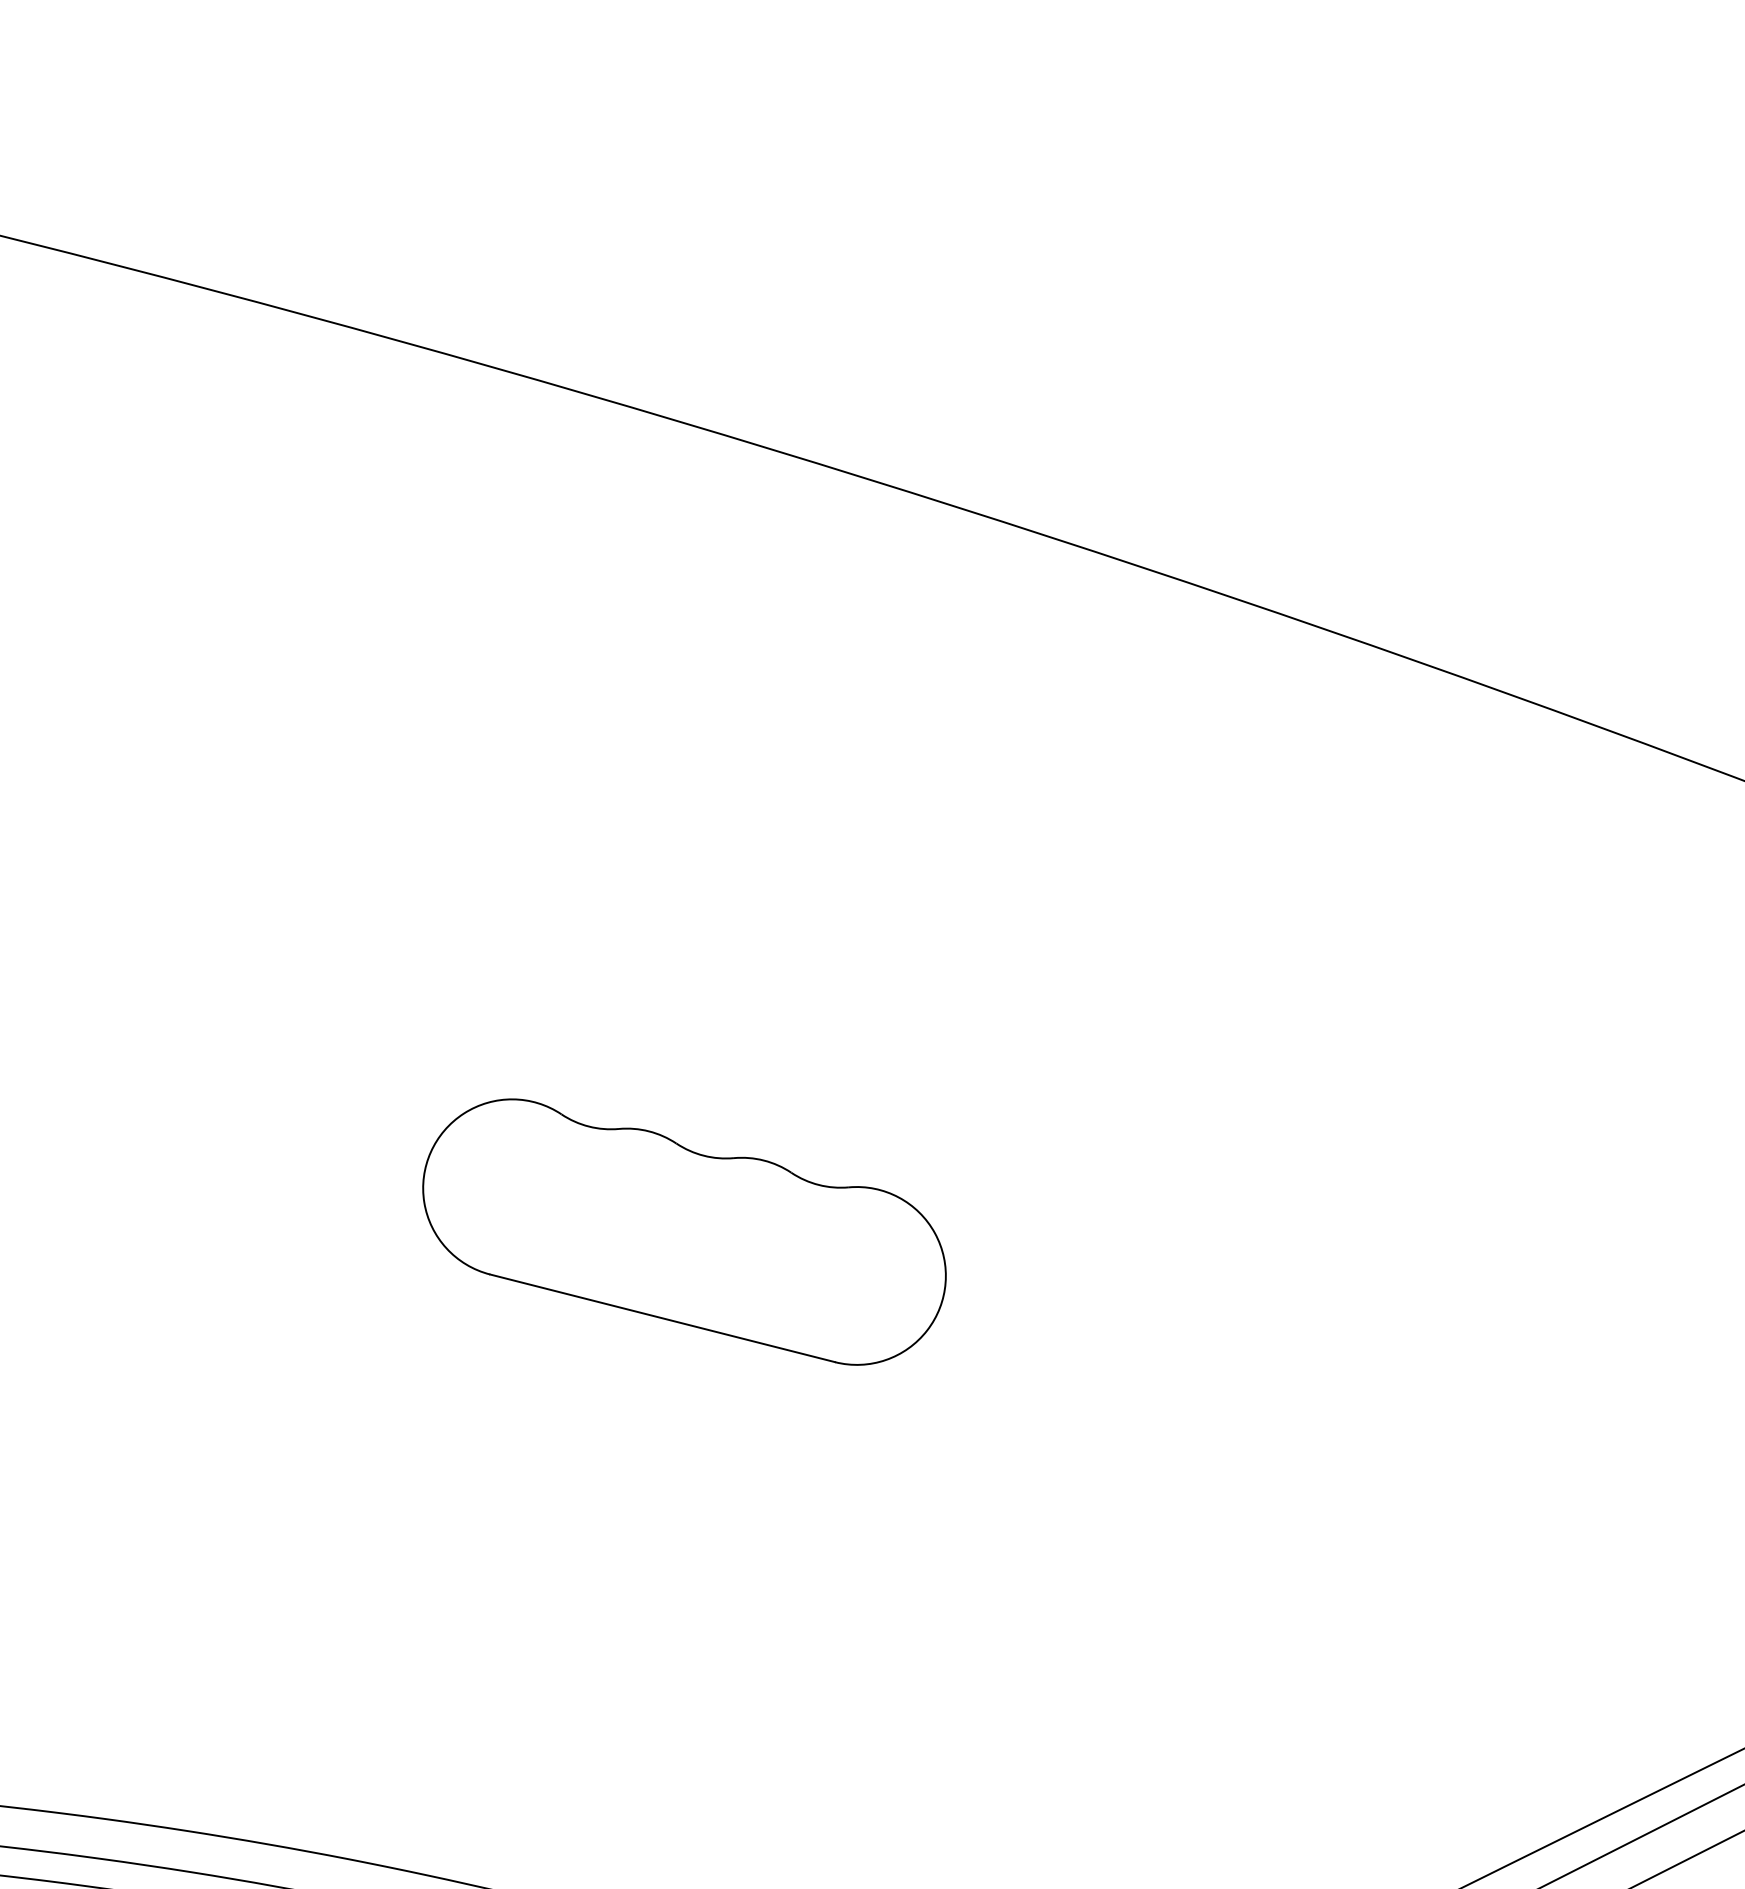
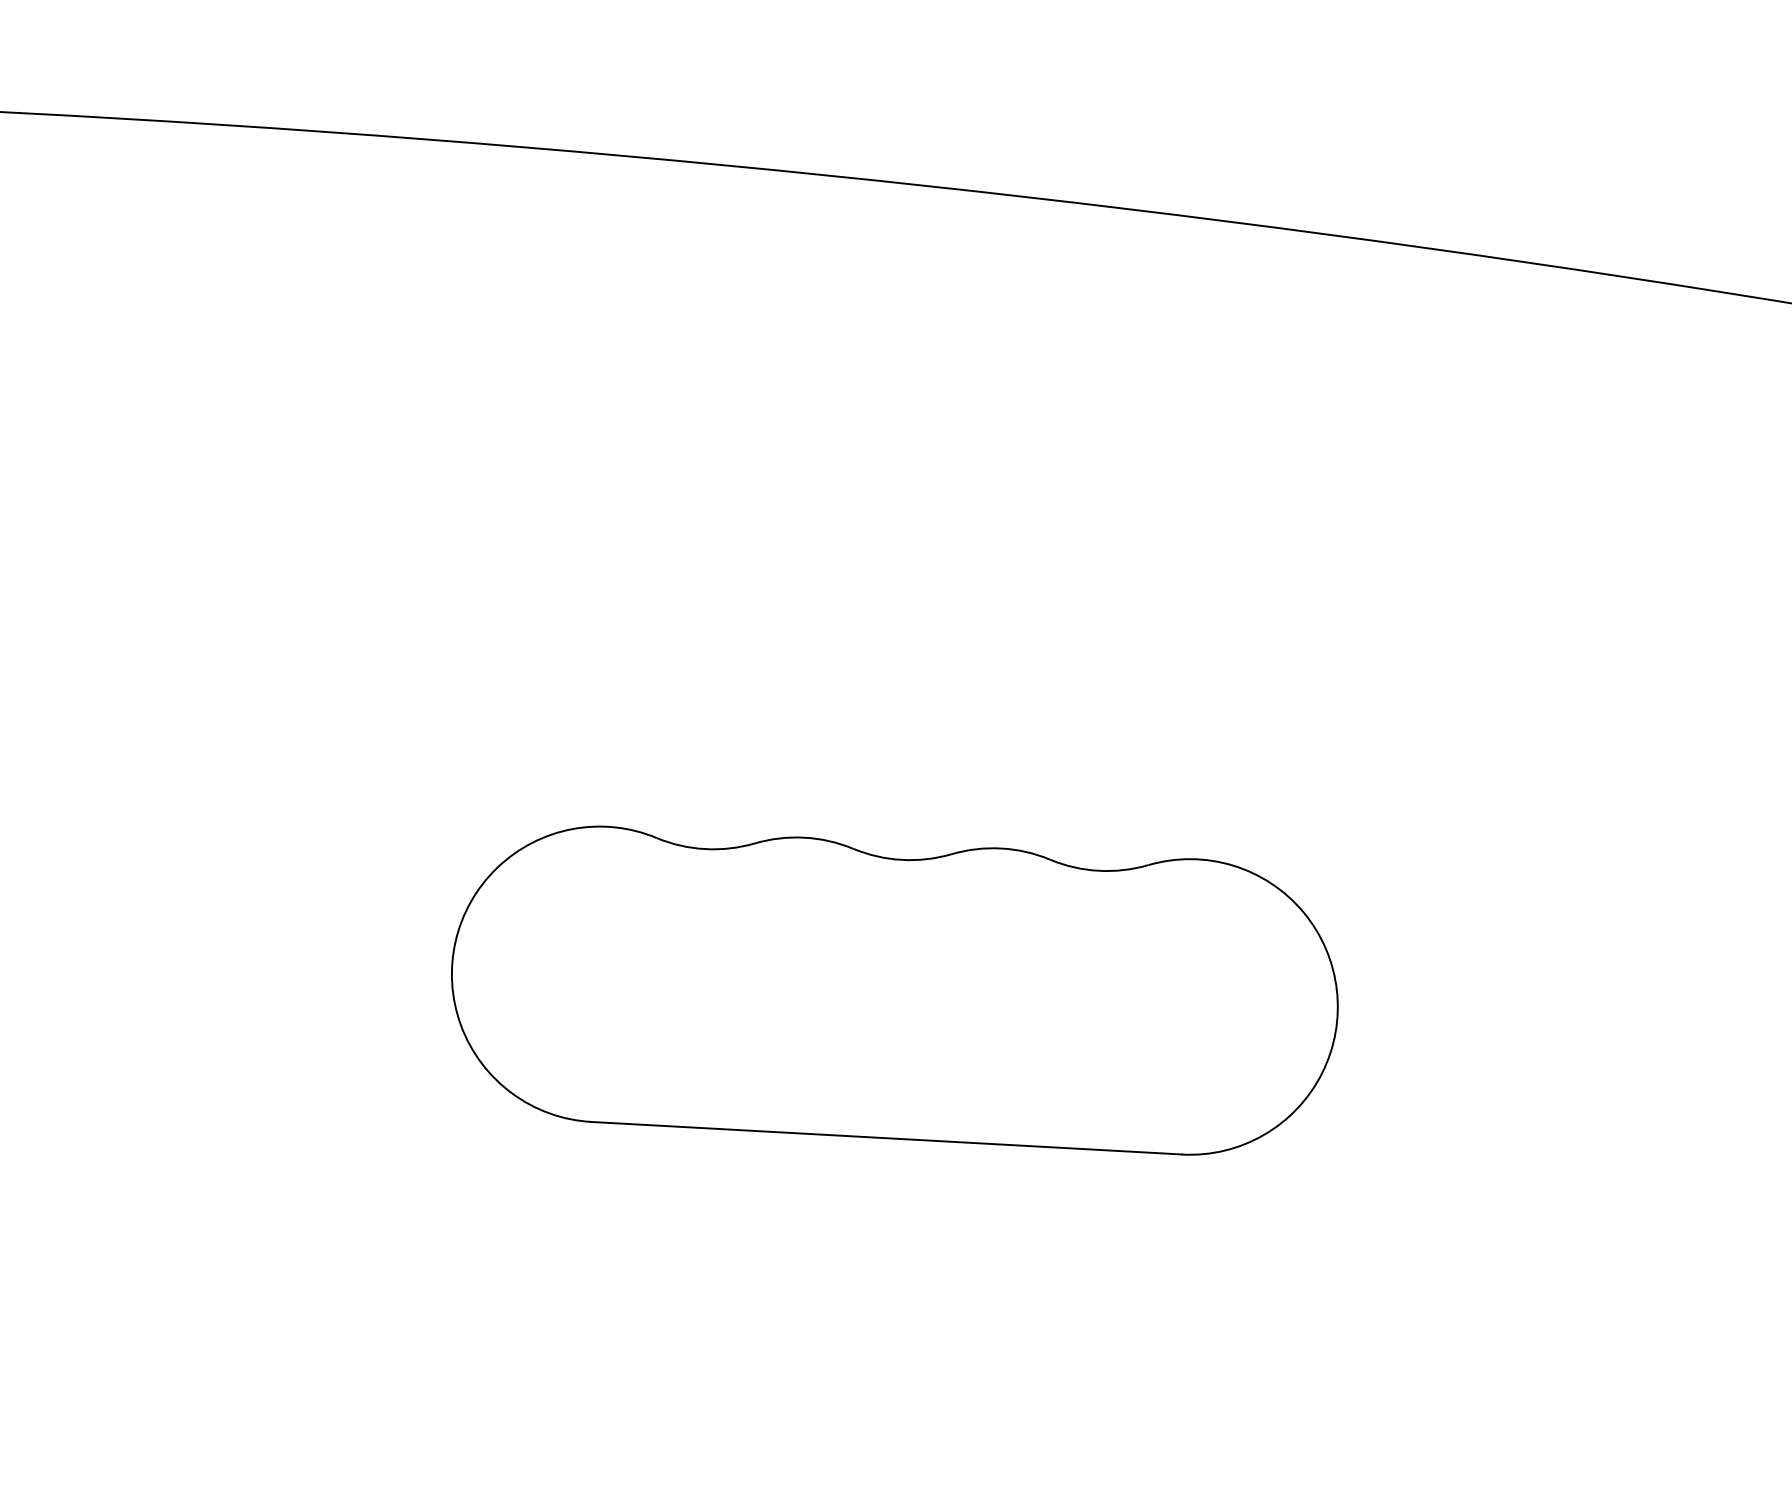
part: (684, 1231) -> (894, 989), size x1.6

